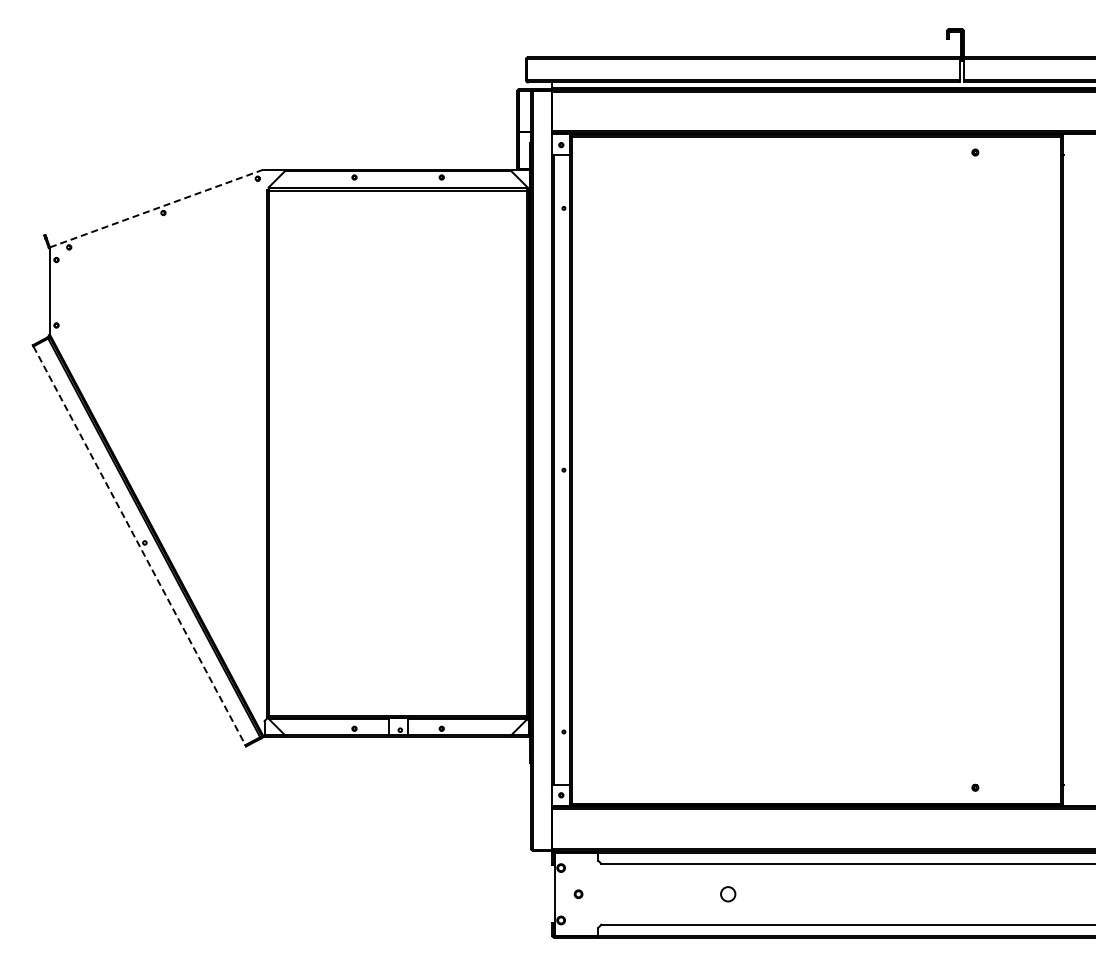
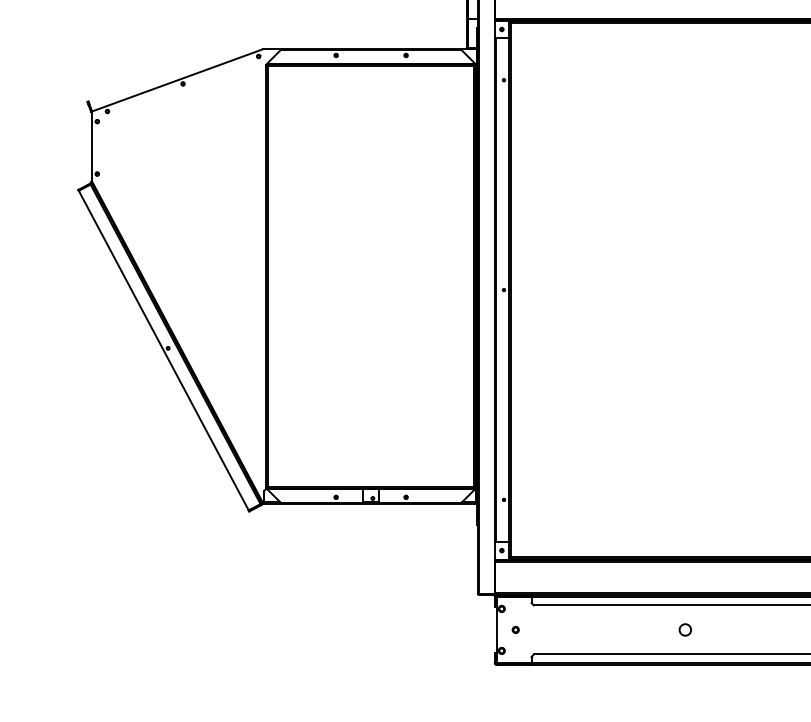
line: (156, 208) -> (177, 80), dashed -> solid
line: (139, 545) -> (163, 350), dashed -> solid
circle: (728, 894) -> (685, 630), moved

